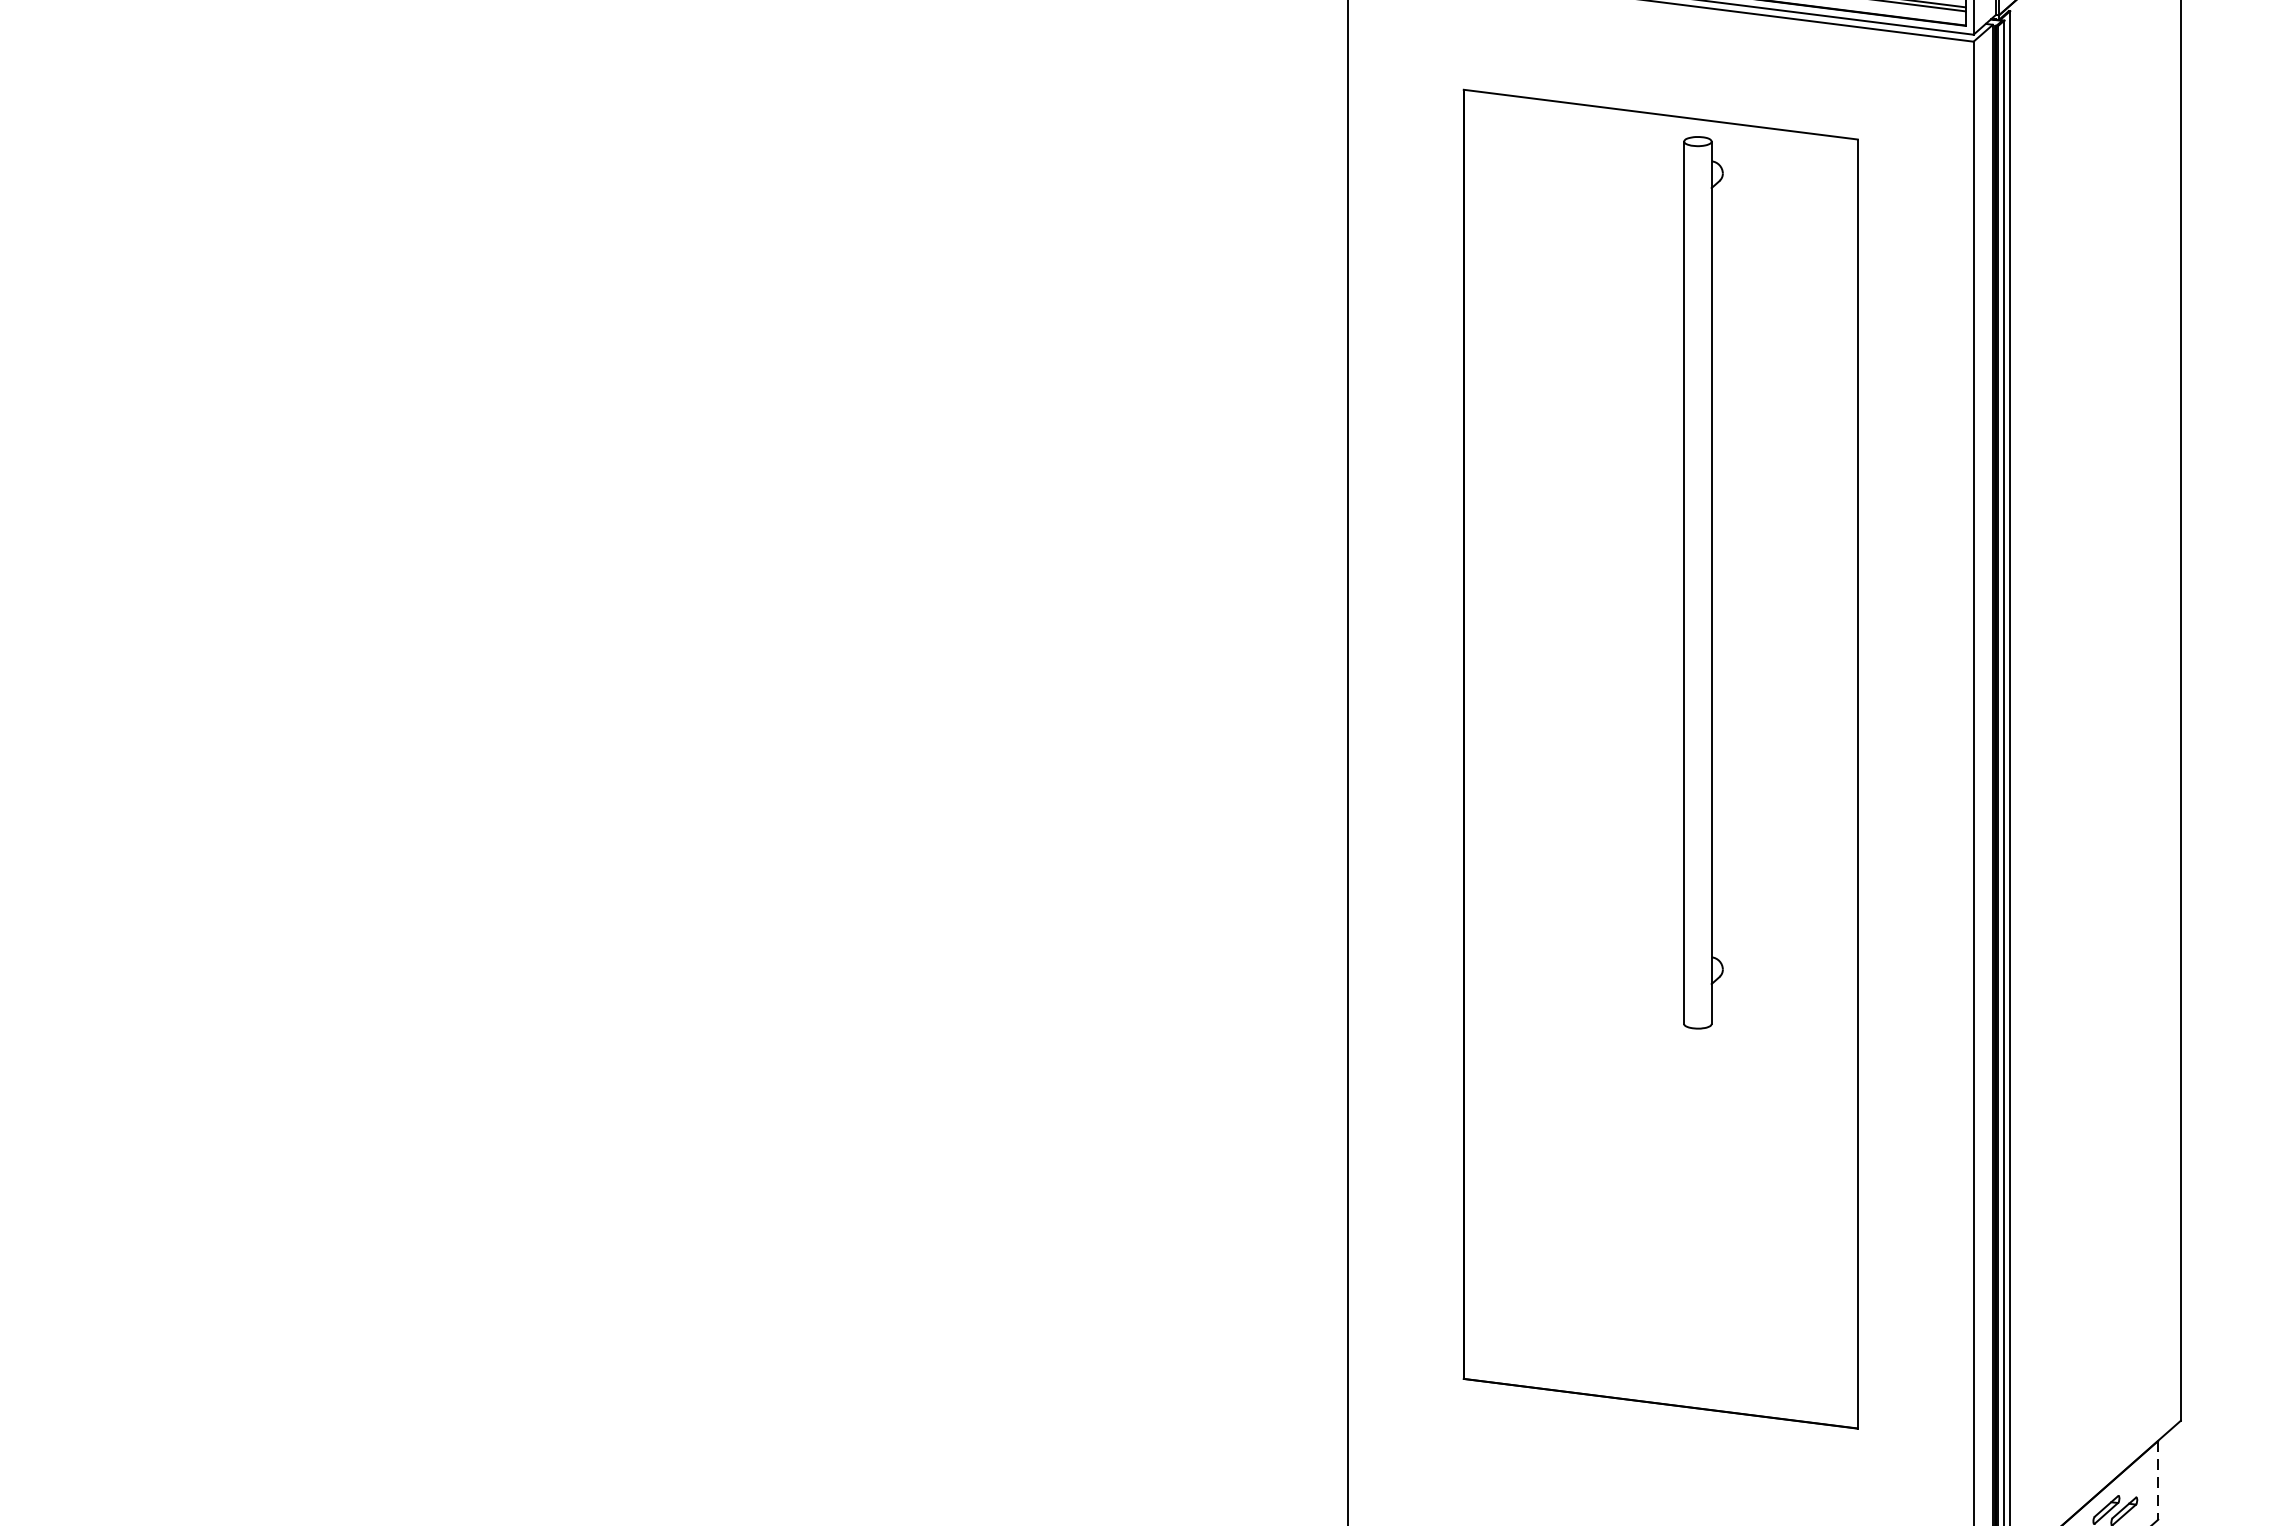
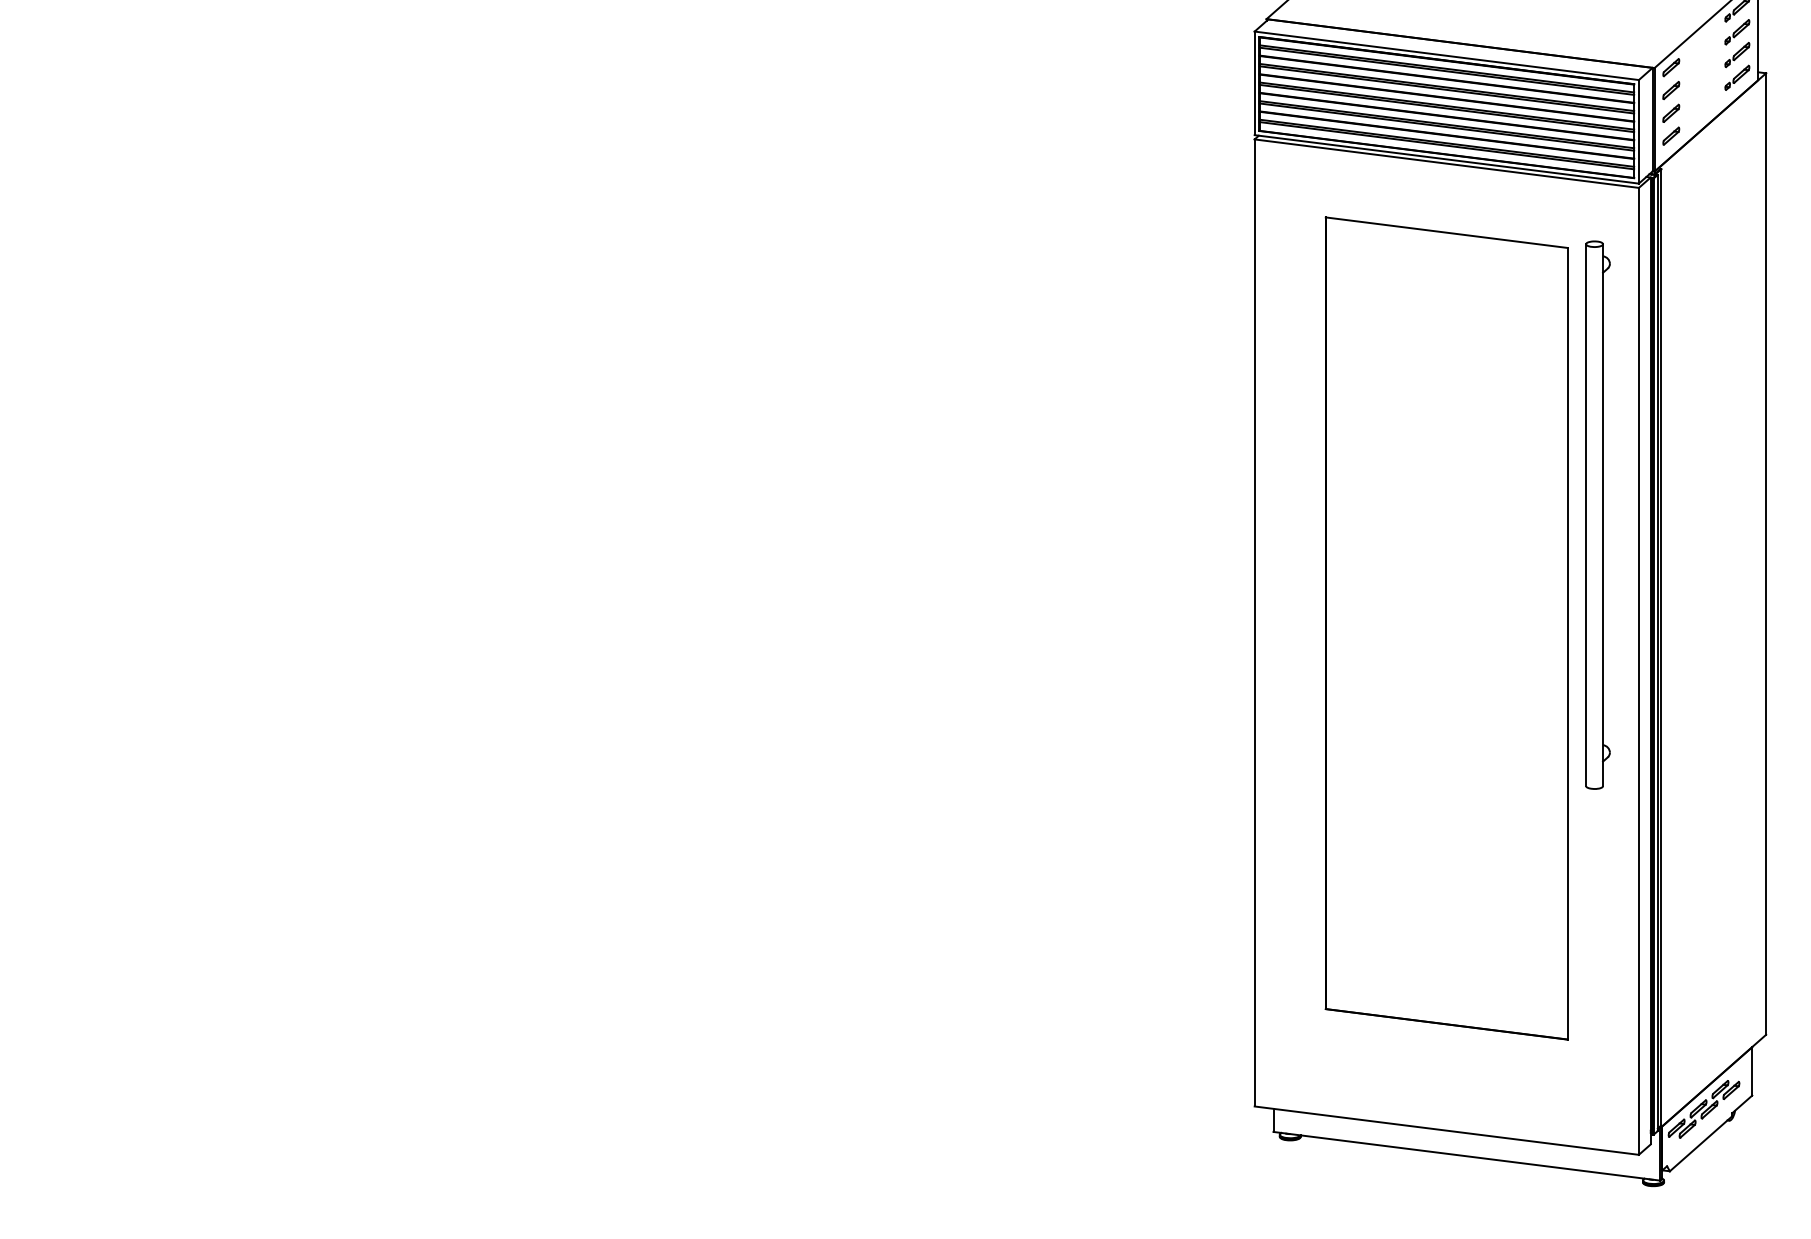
part: (1702, 581) -> (1597, 514), moved
line: (2158, 1480) -> (1752, 1071), dashed -> solid

